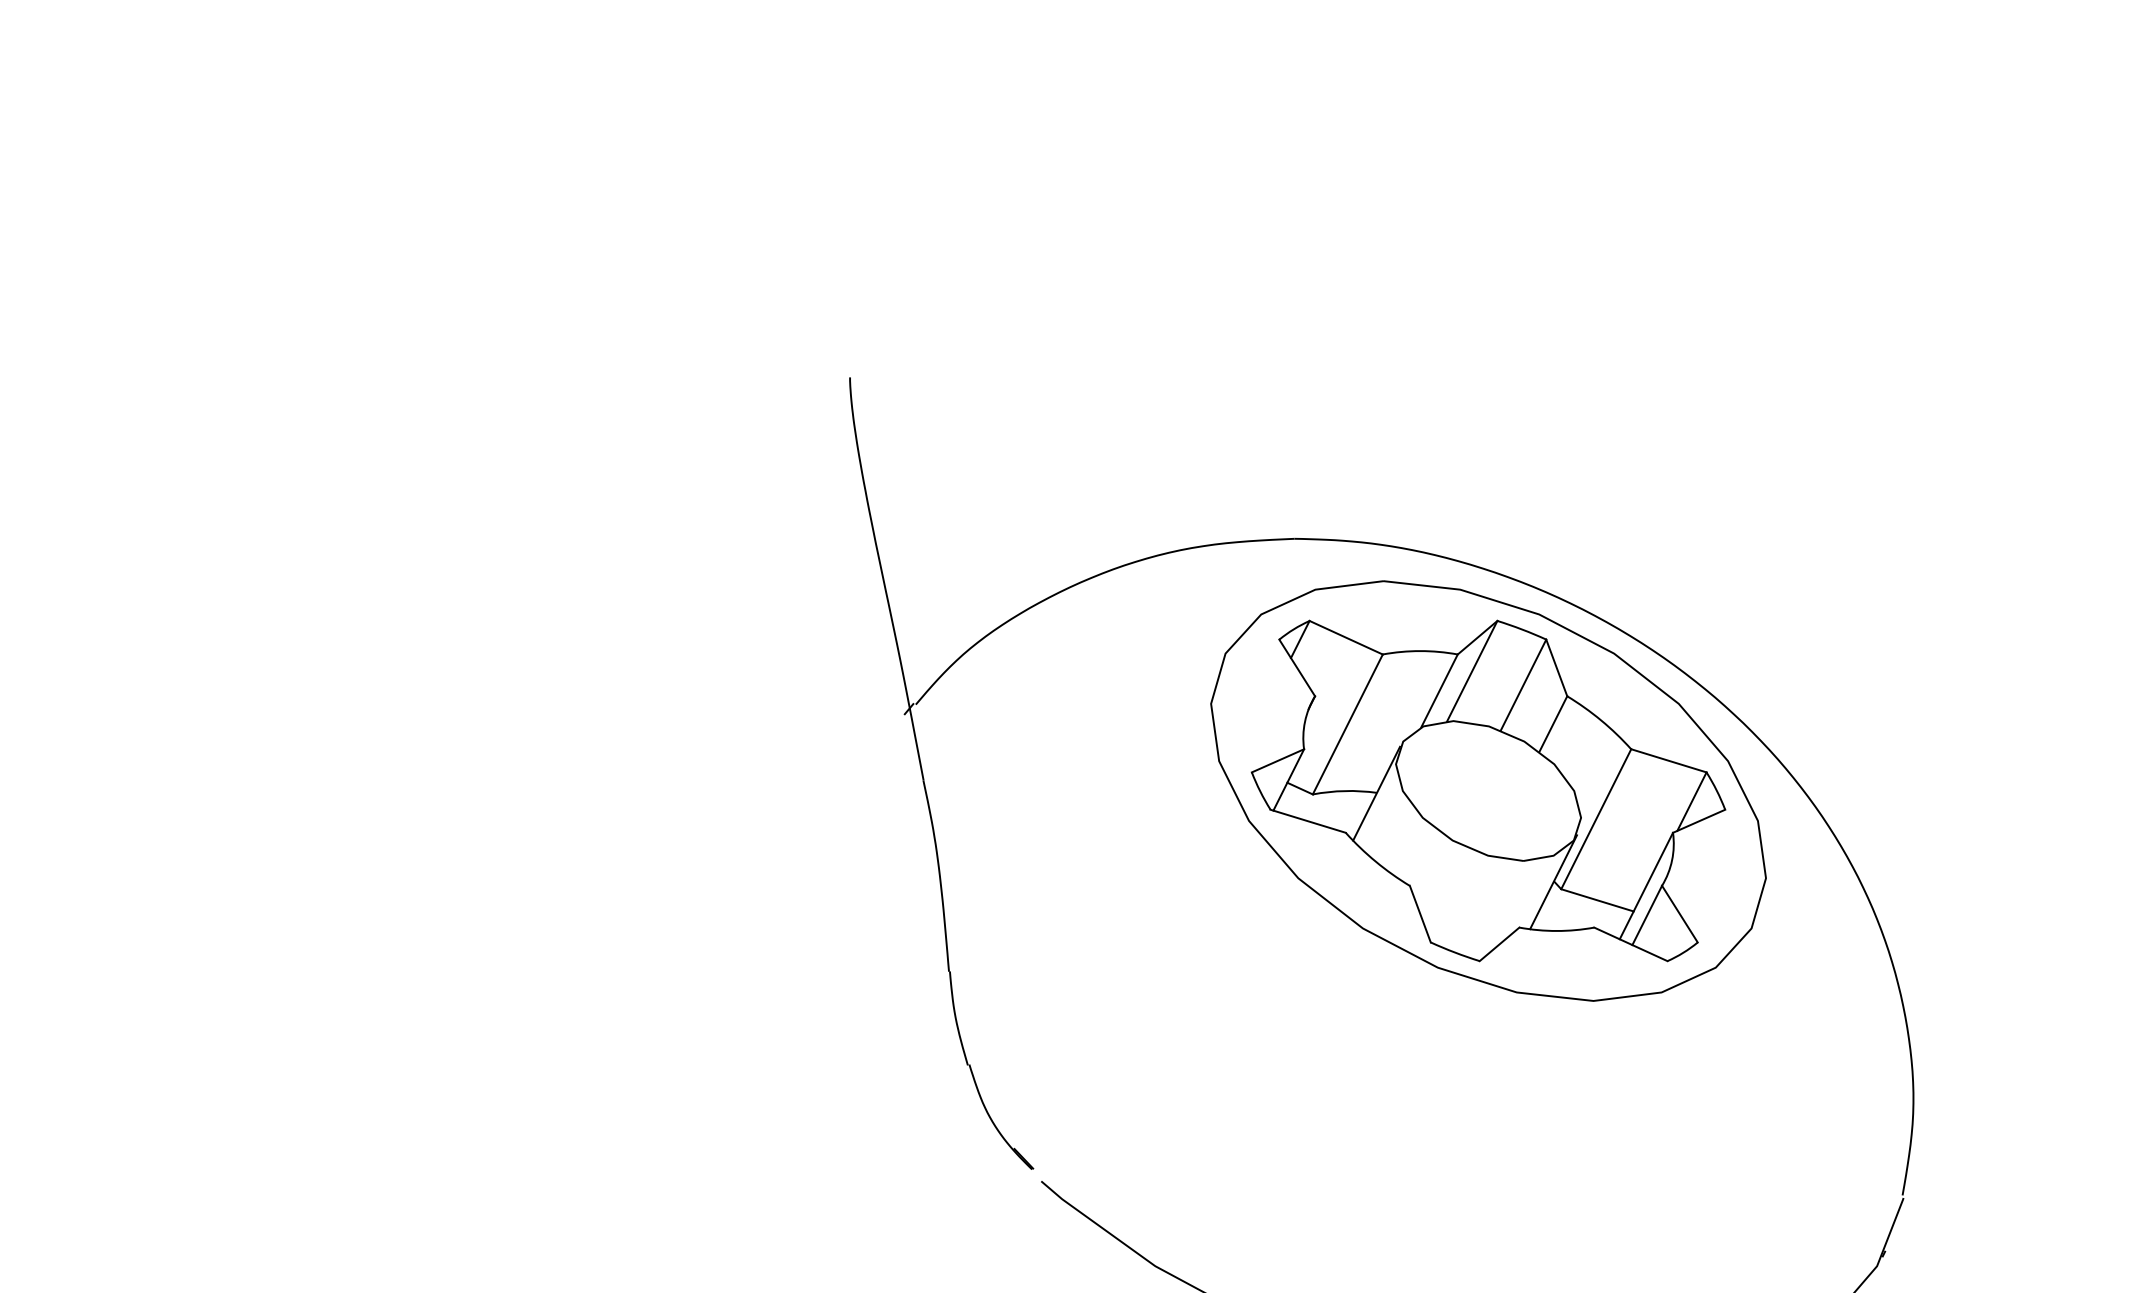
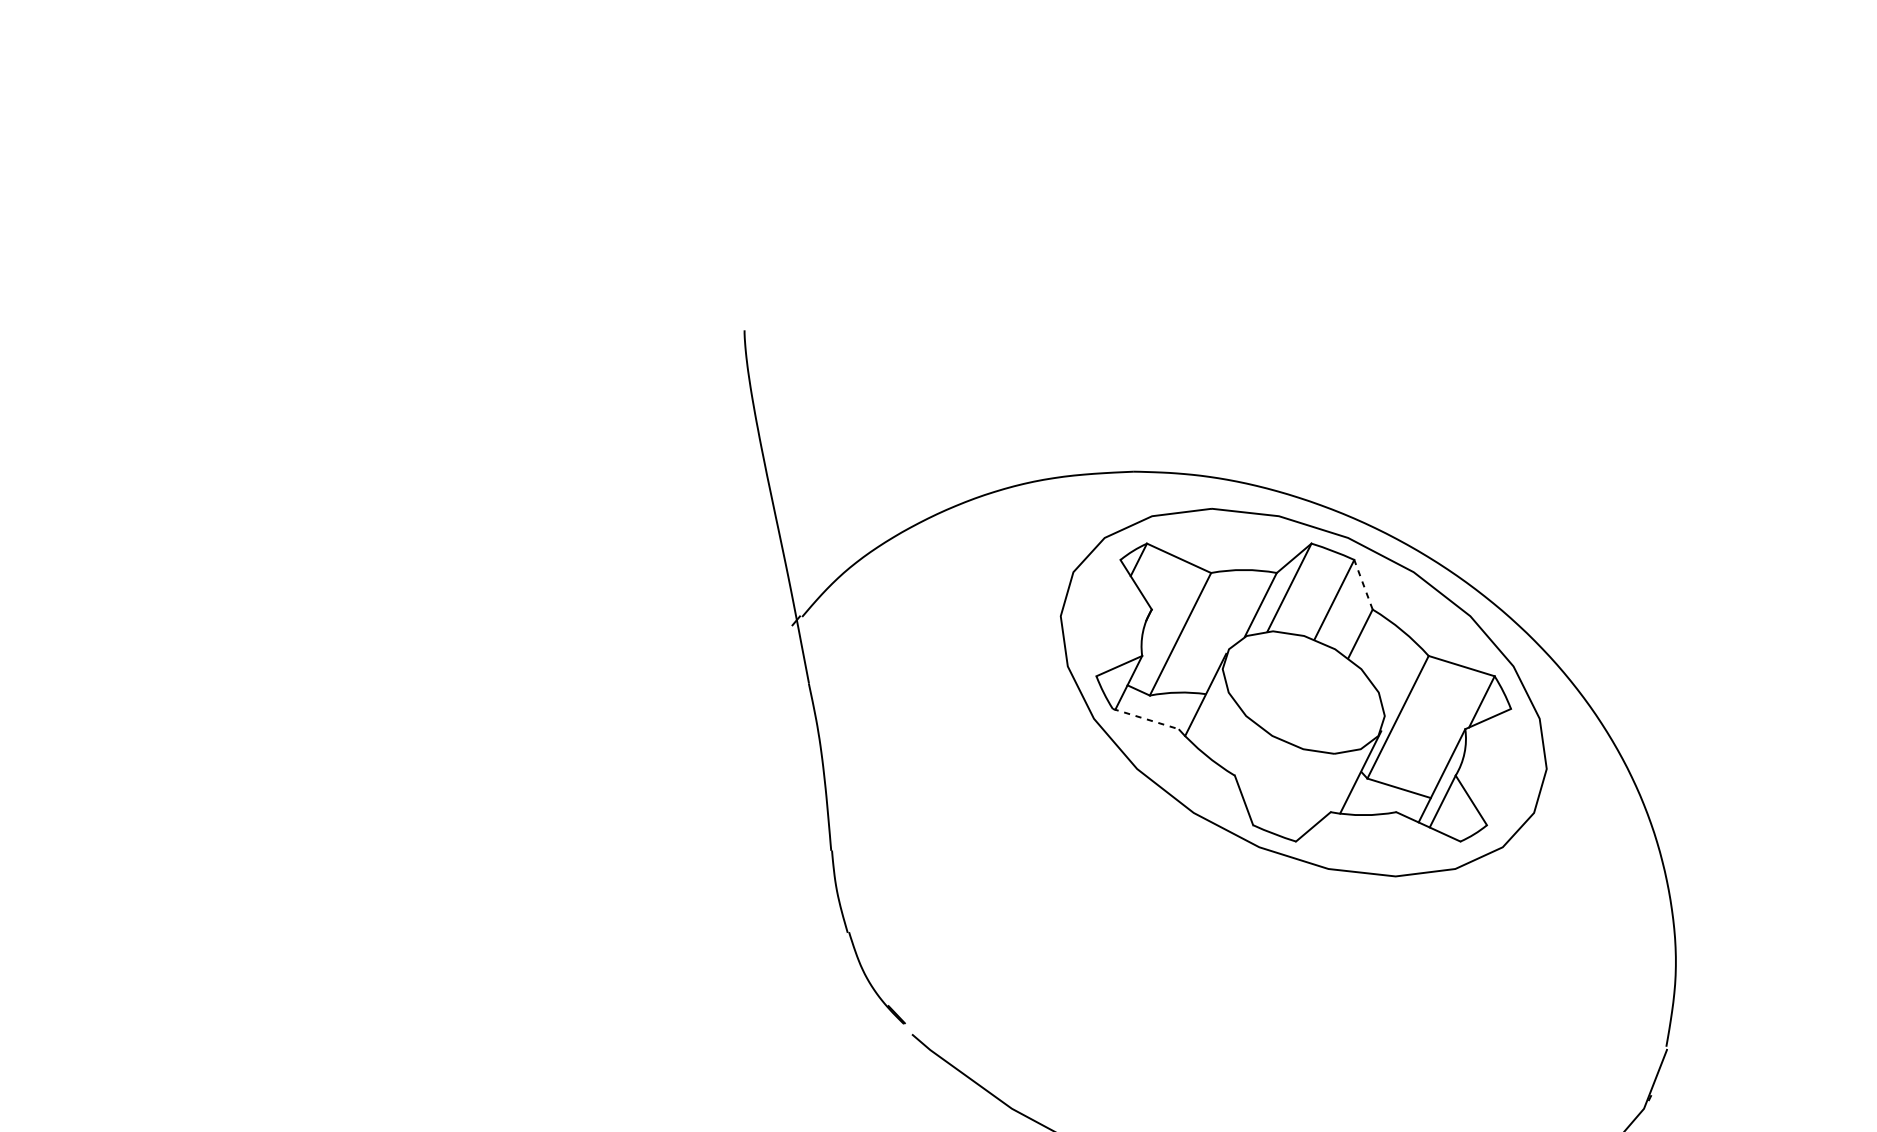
line: (1556, 667) -> (1363, 584), solid -> dashed
line: (1308, 821) -> (1146, 719), solid -> dashed

